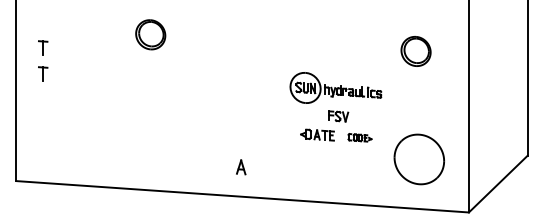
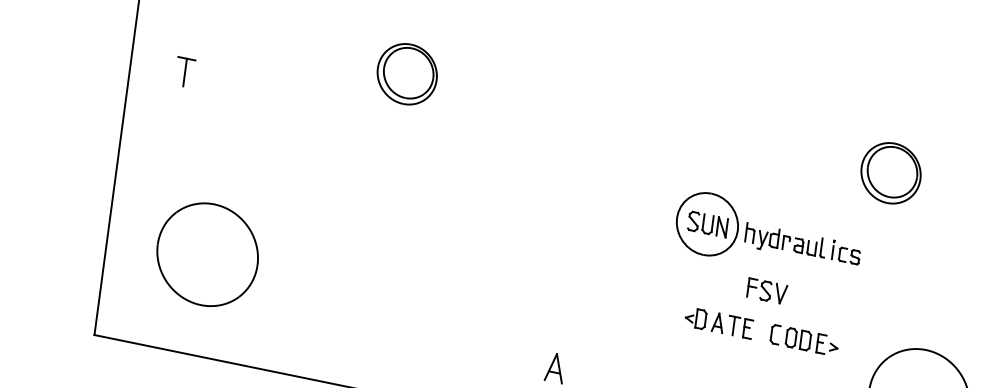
part: (415, 51) -> (889, 173), moved
part: (43, 73) -> (178, 123), removed
part: (65, 134) -> (207, 253), added
part: (359, 137) -> (803, 339), size x1.43

